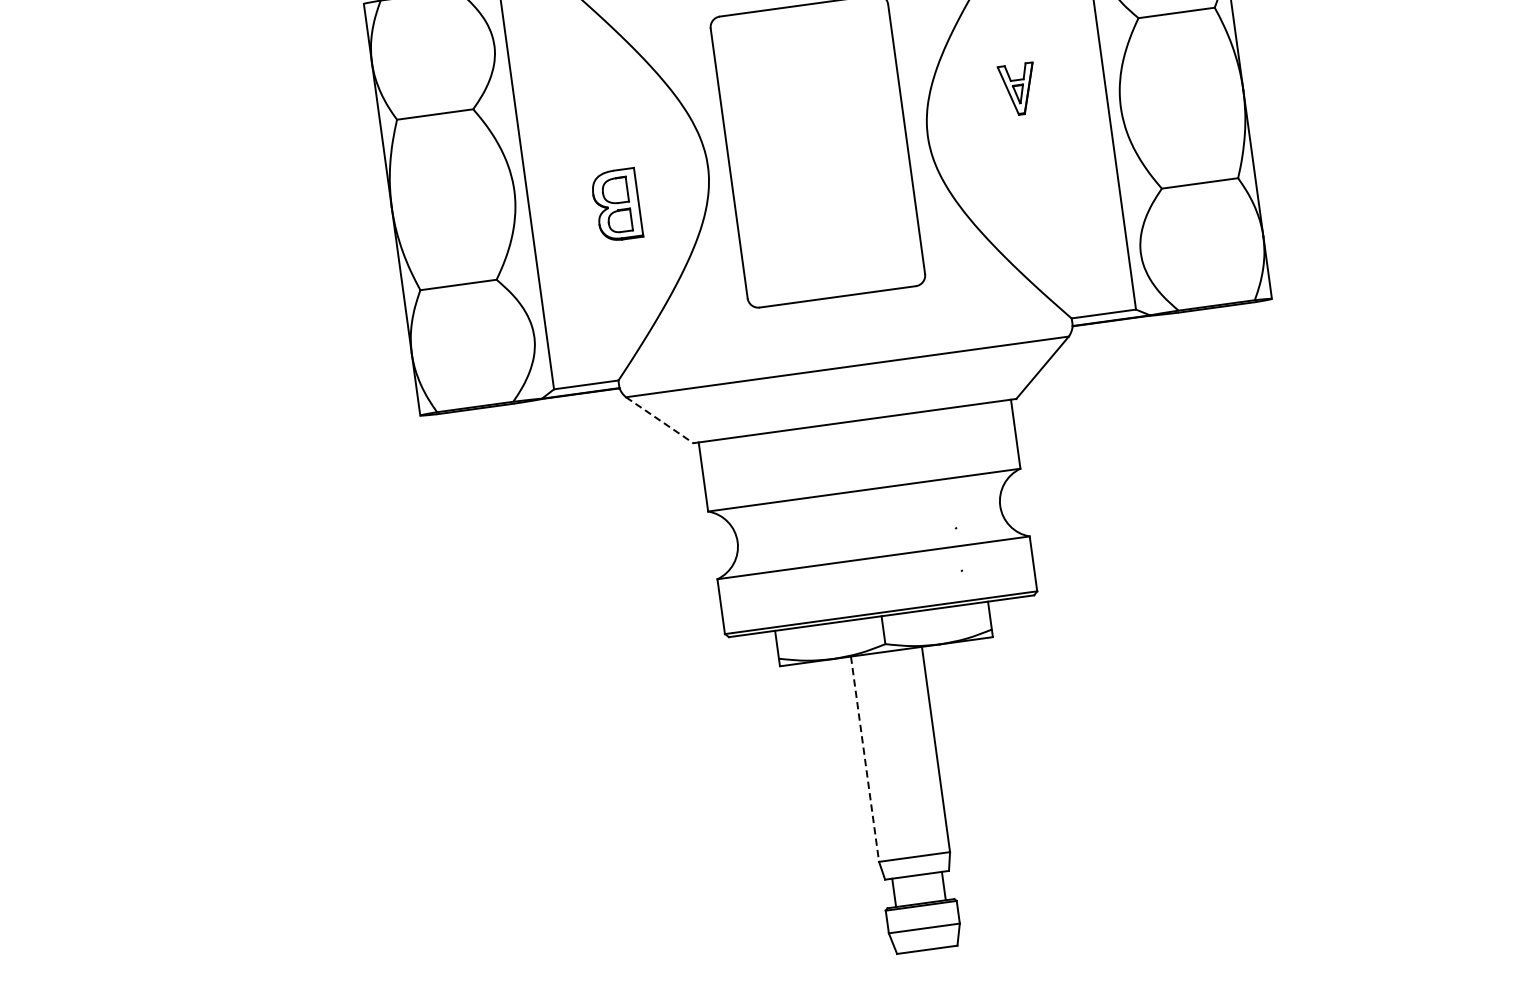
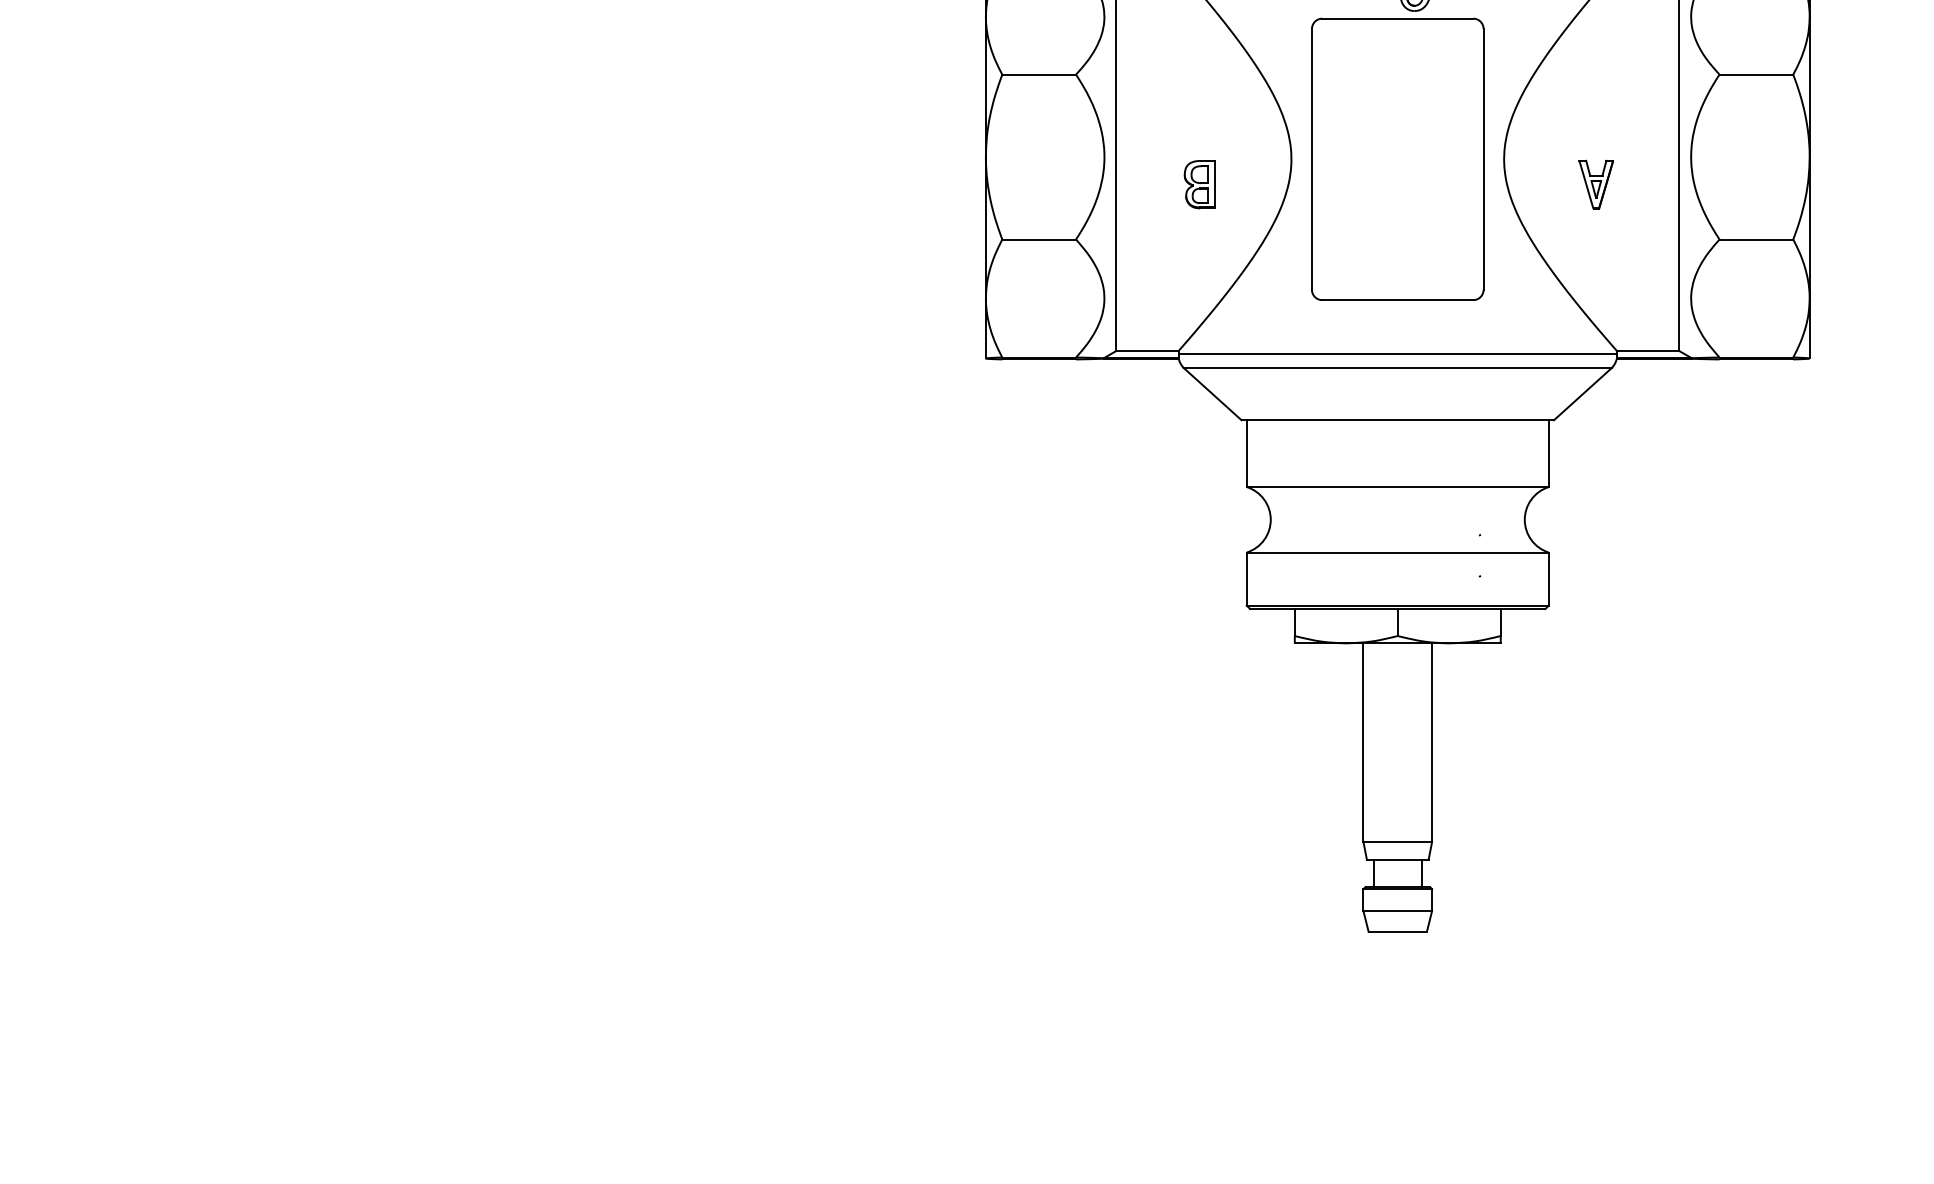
part: (1017, 89) -> (1595, 184), moved
part: (616, 205) -> (1199, 184), size x0.71
line: (845, 352) -> (1397, 353), added
line: (659, 420) -> (1212, 394), dashed -> solid
line: (865, 760) -> (1363, 743), dashed -> solid

